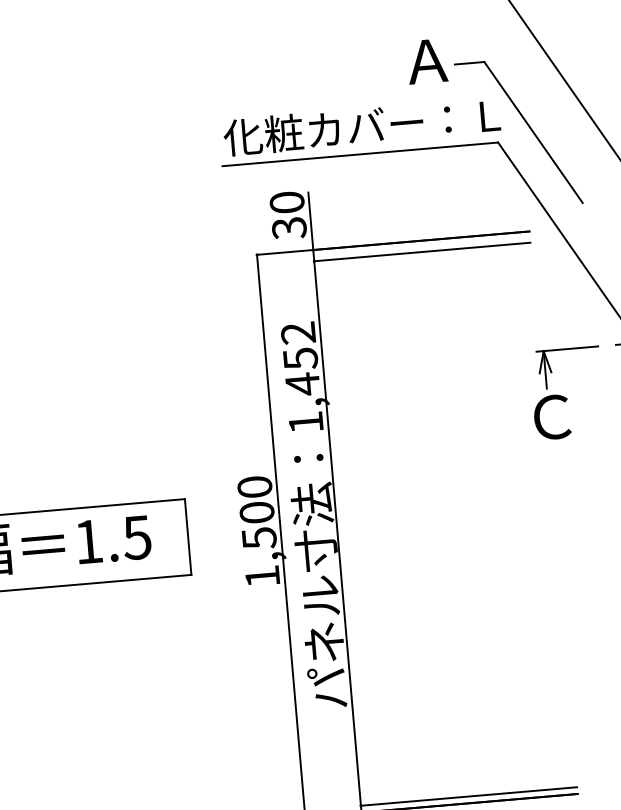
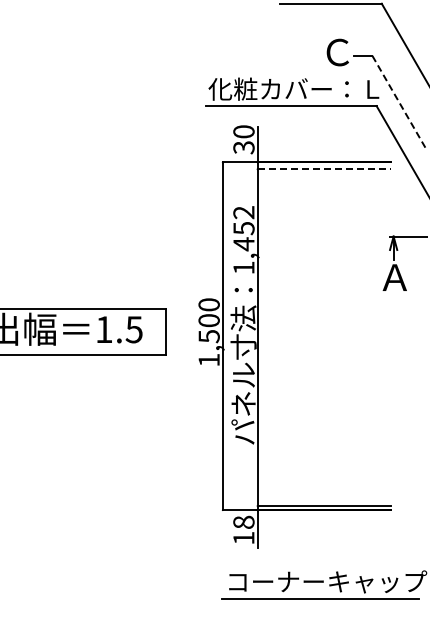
text: (427, 61) -> (337, 52), Ａ -> Ｃ
line: (532, 132) -> (398, 101), solid -> dashed
line: (422, 252) -> (324, 169), solid -> dashed
text: (550, 417) -> (394, 277), Ｃ -> Ａ

